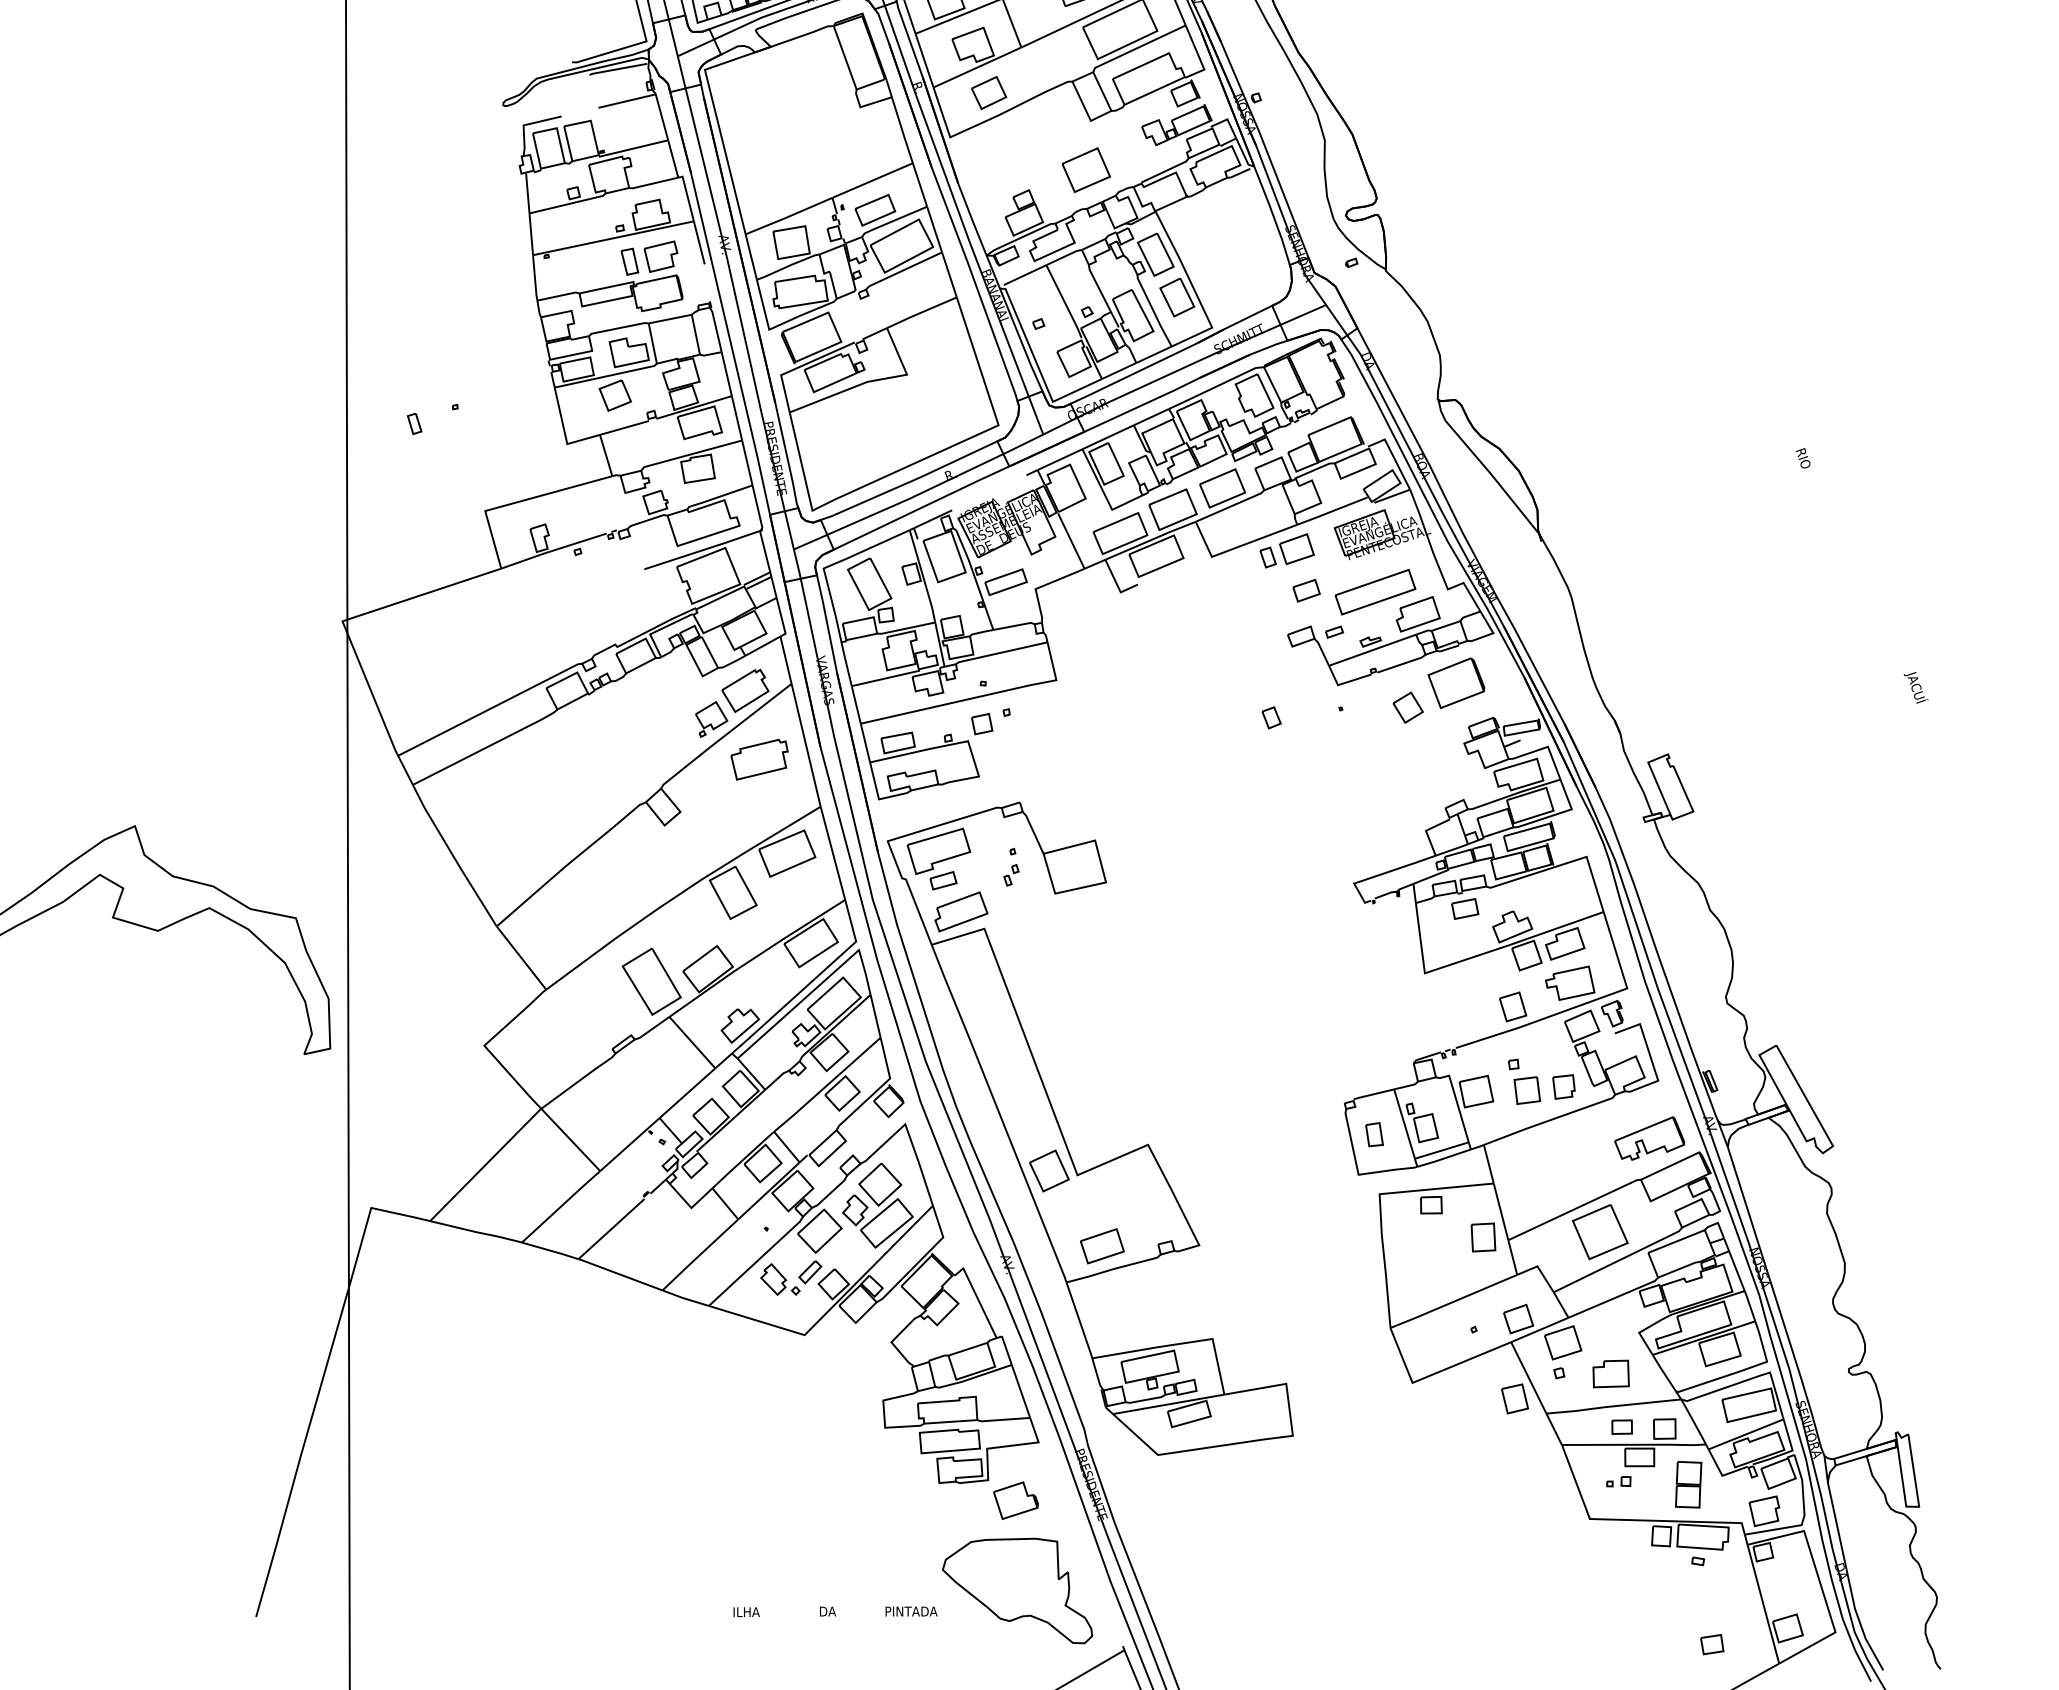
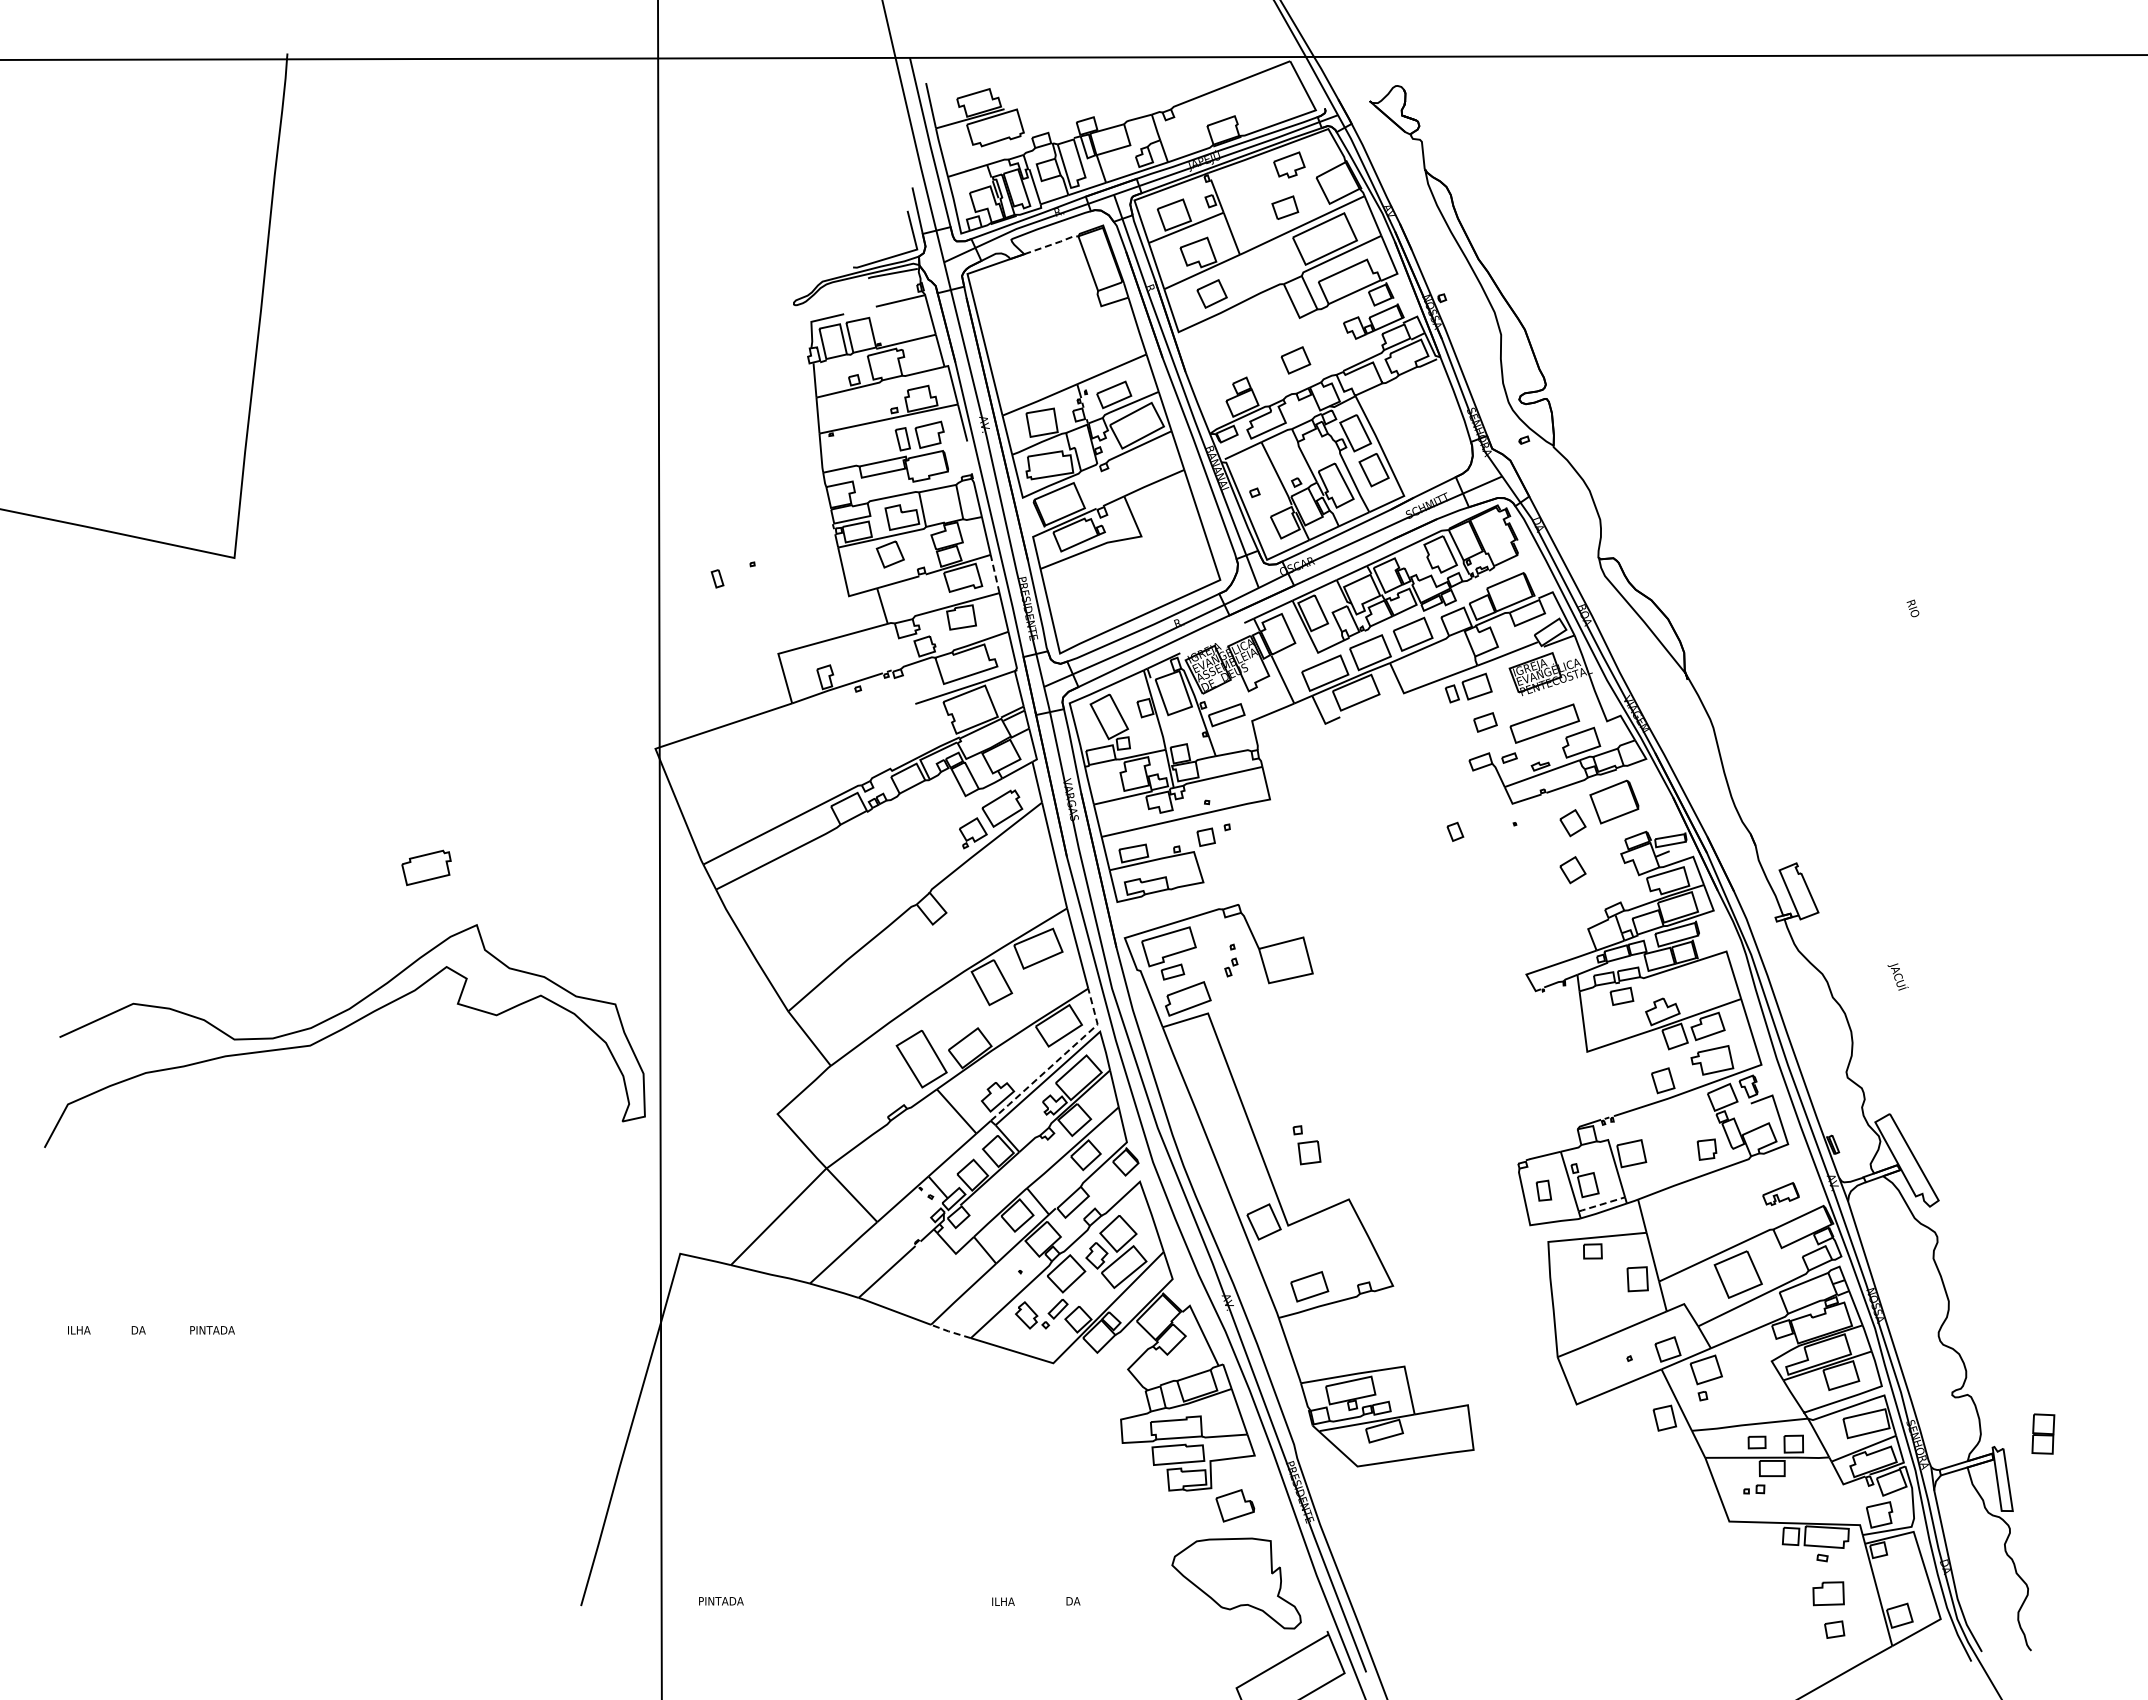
line: (804, 35) -> (1053, 244), solid -> dashed
part: (1085, 170) -> (1295, 360), size x0.7
line: (737, 418) -> (995, 574), solid -> dashed
text: (1915, 687) -> (1897, 976), moved
part: (759, 759) -> (426, 867), moved
part: (1407, 762) -> (1572, 870), added
line: (810, 982) -> (1058, 1059), solid -> dashed
part: (1523, 1082) -> (1306, 1145), moved
part: (1649, 1137) -> (1780, 1193), size x0.6
line: (1441, 1150) -> (1601, 1204), solid -> dashed
line: (685, 1298) -> (950, 1331), solid -> dashed
part: (1610, 1373) -> (1828, 1593), moved
part: (1688, 1484) -> (2043, 1433), moved
text: (911, 1611) -> (721, 1601), moved

